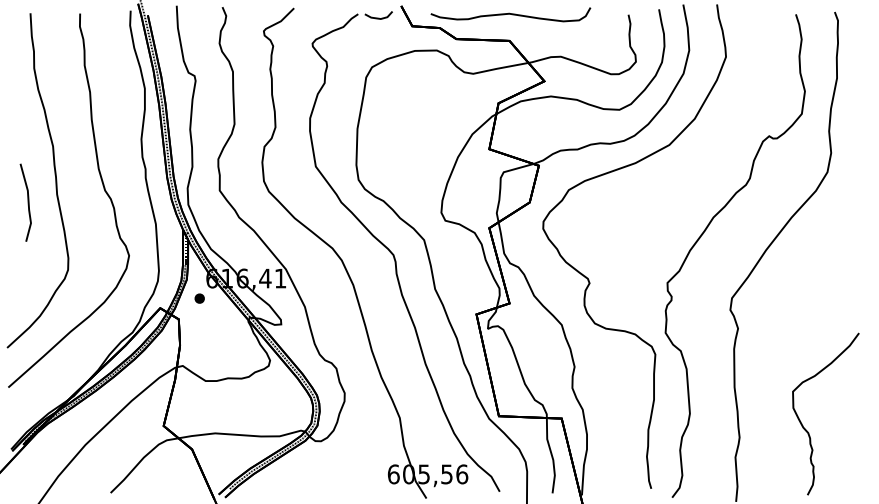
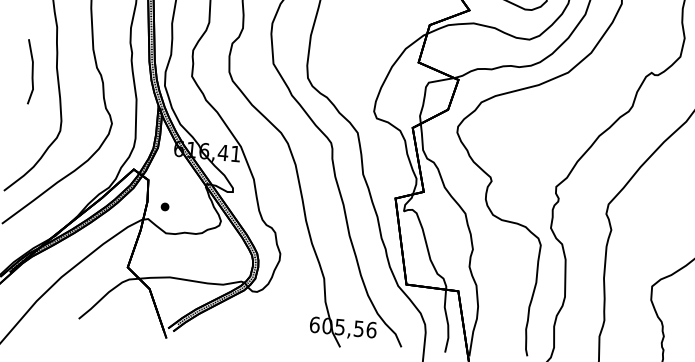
part: (199, 298) -> (164, 206), moved

